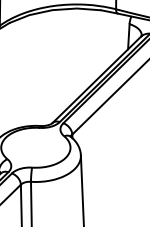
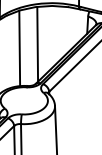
line: (55, 63) -> (37, 43), added
line: (28, 70) -> (19, 48), added

